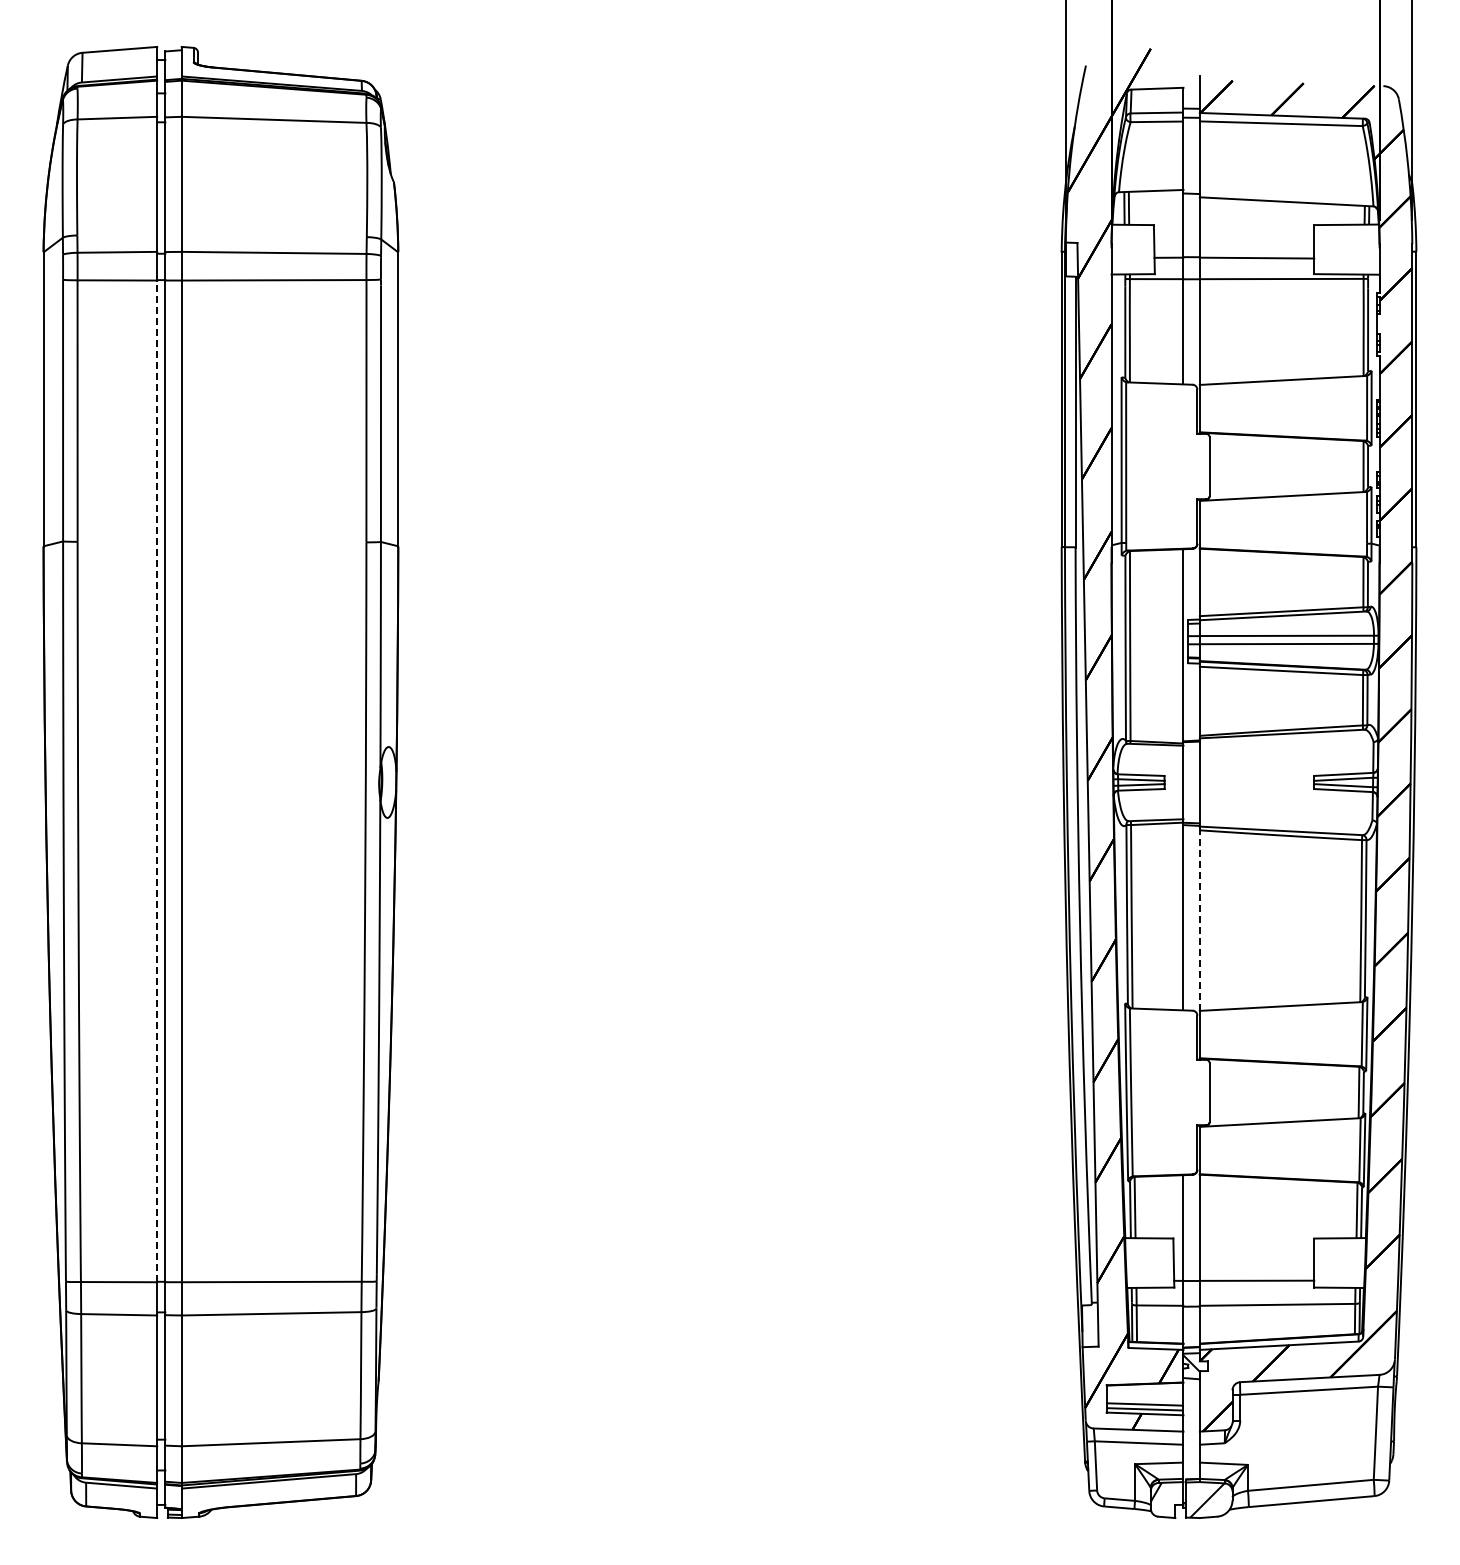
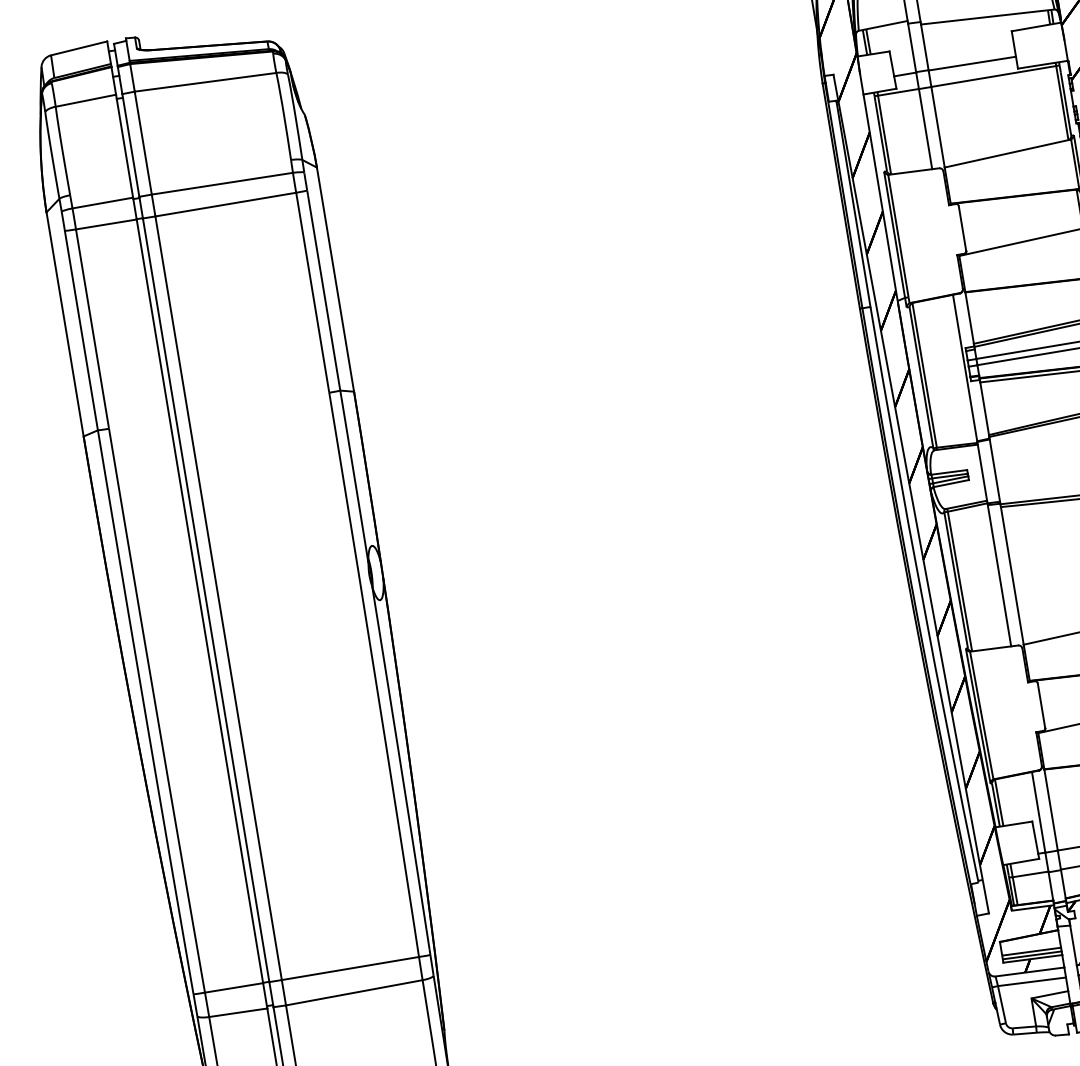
line: (157, 781) -> (200, 601), dashed -> solid
line: (1199, 920) -> (1012, 575), dashed -> solid

